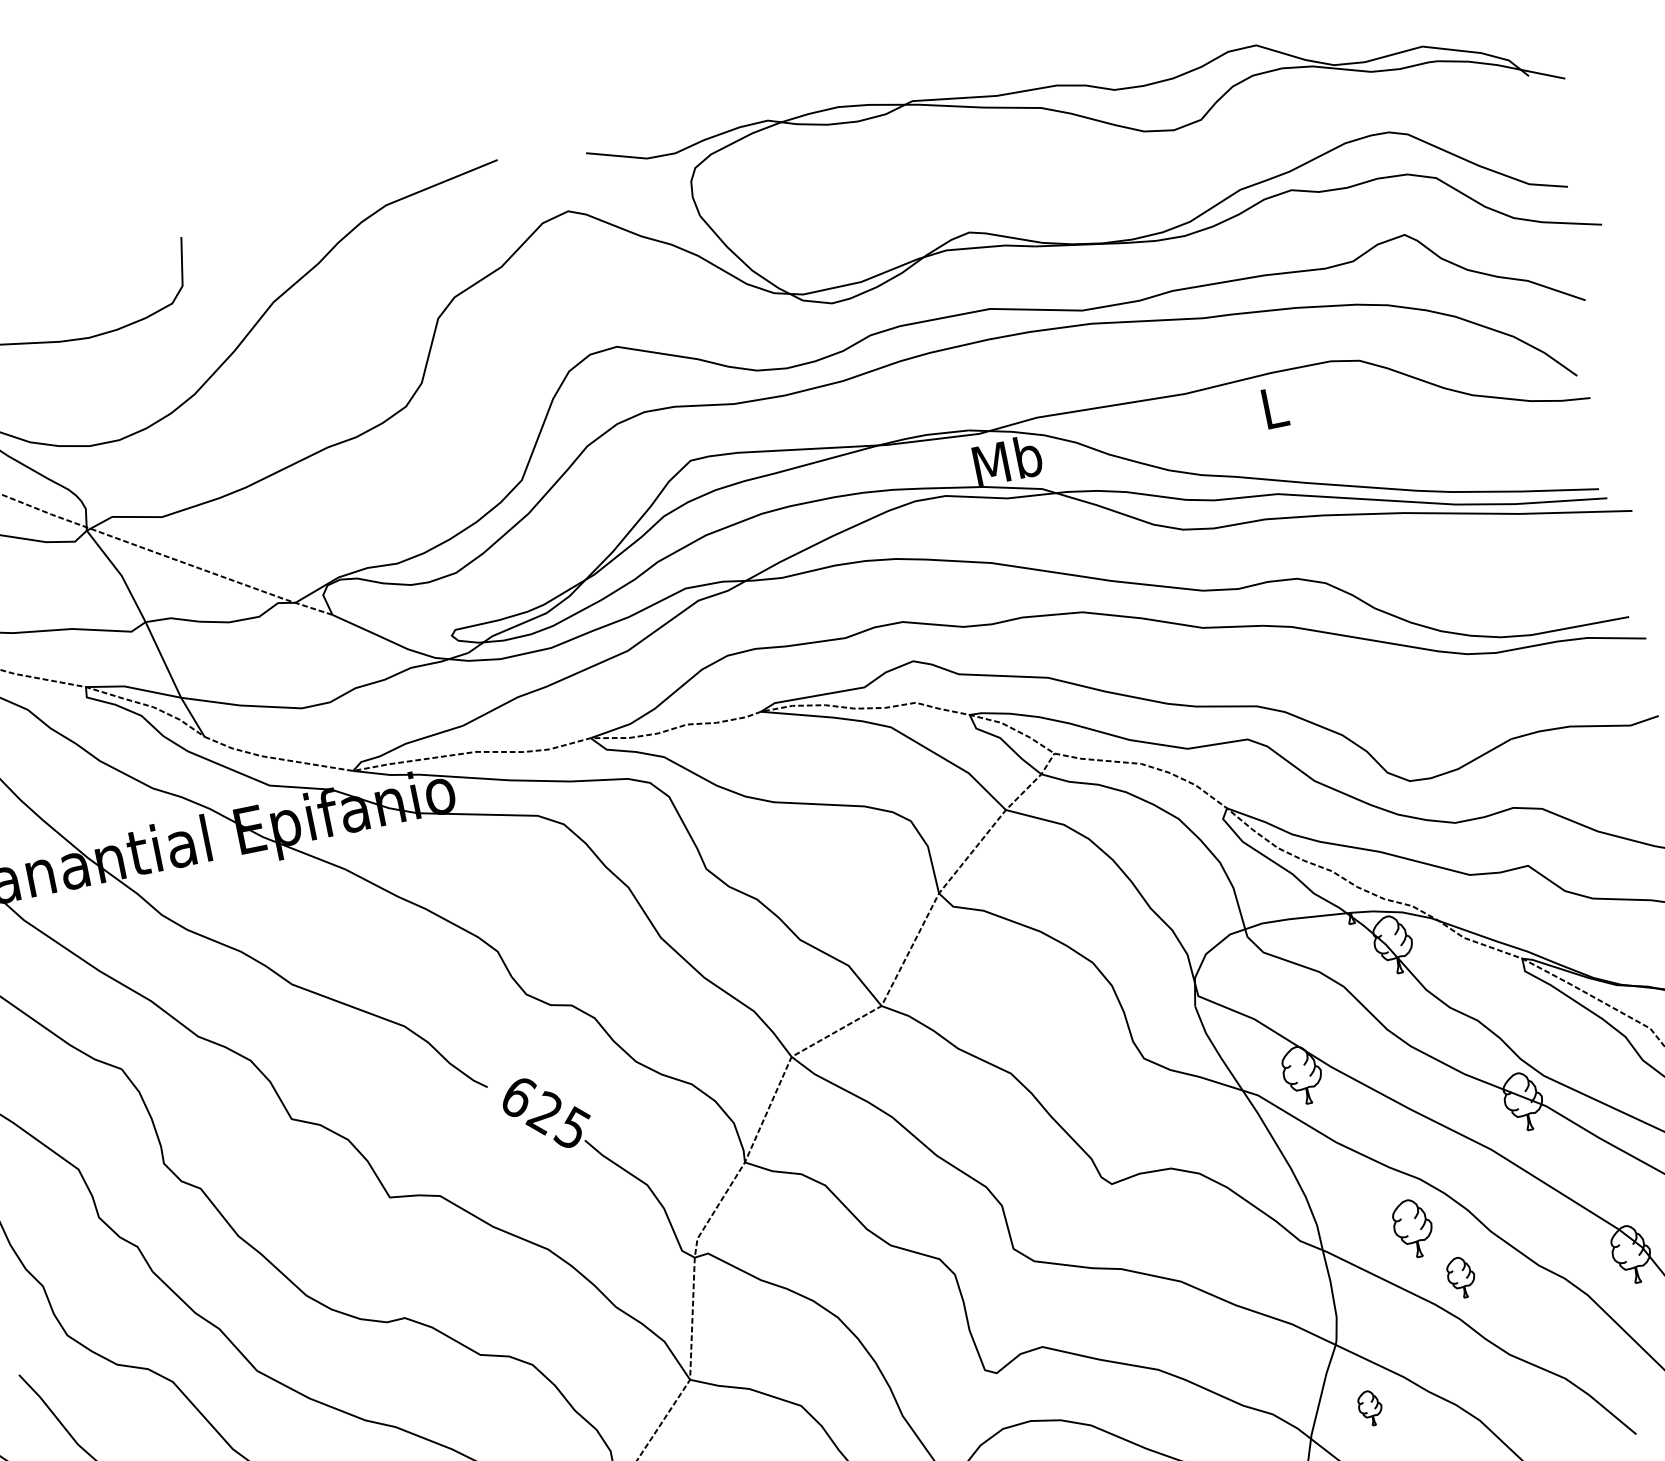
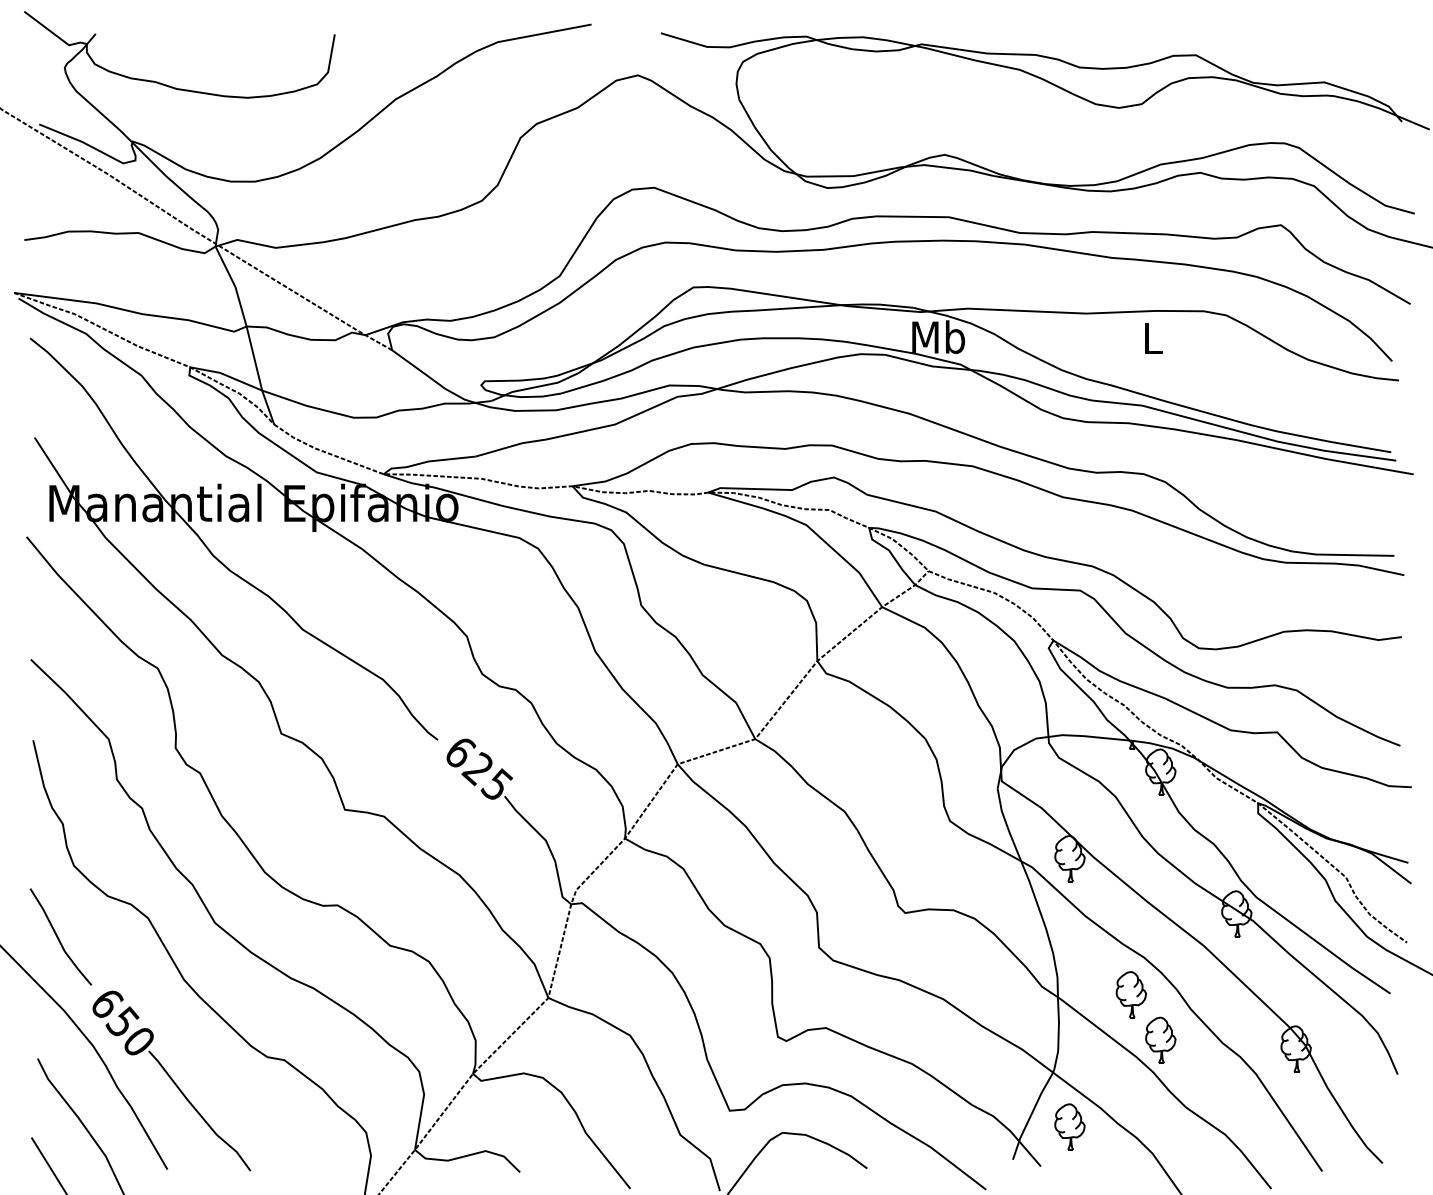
part: (1460, 1276) -> (1160, 1039), size x1.43
part: (1369, 1407) -> (1069, 1126), size x1.67

